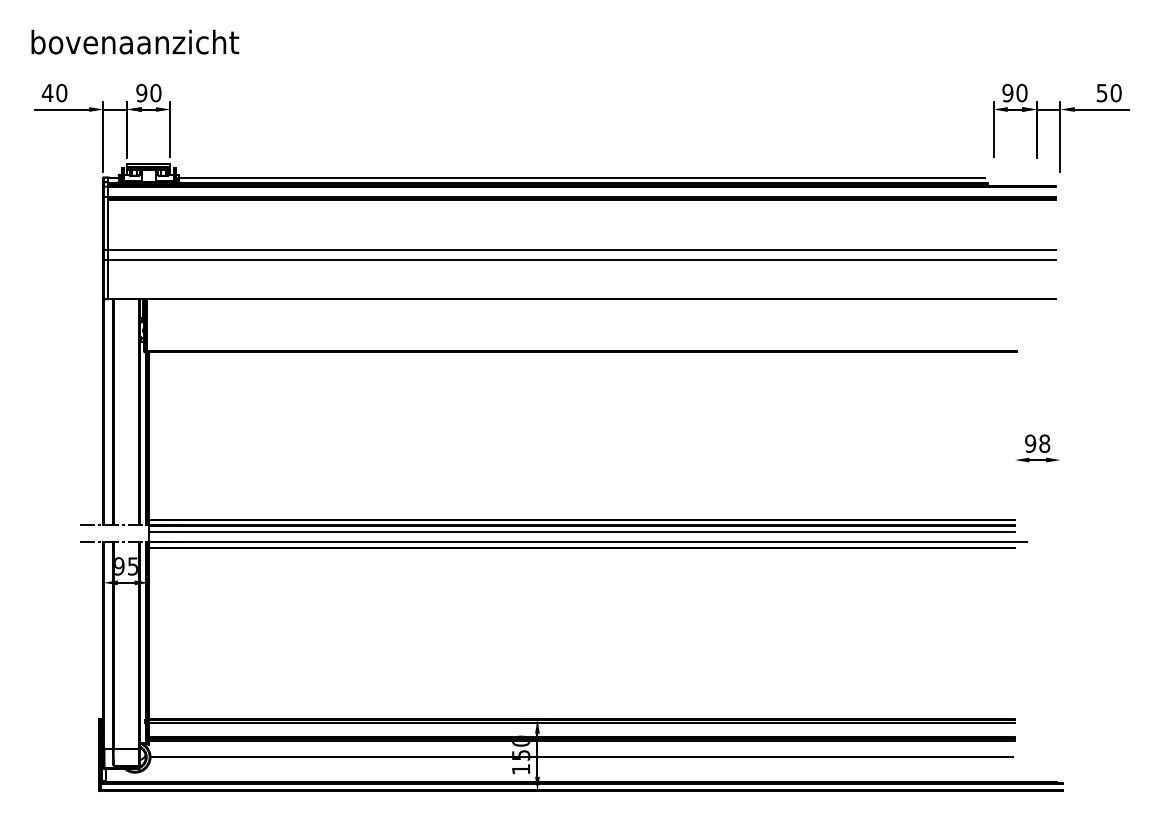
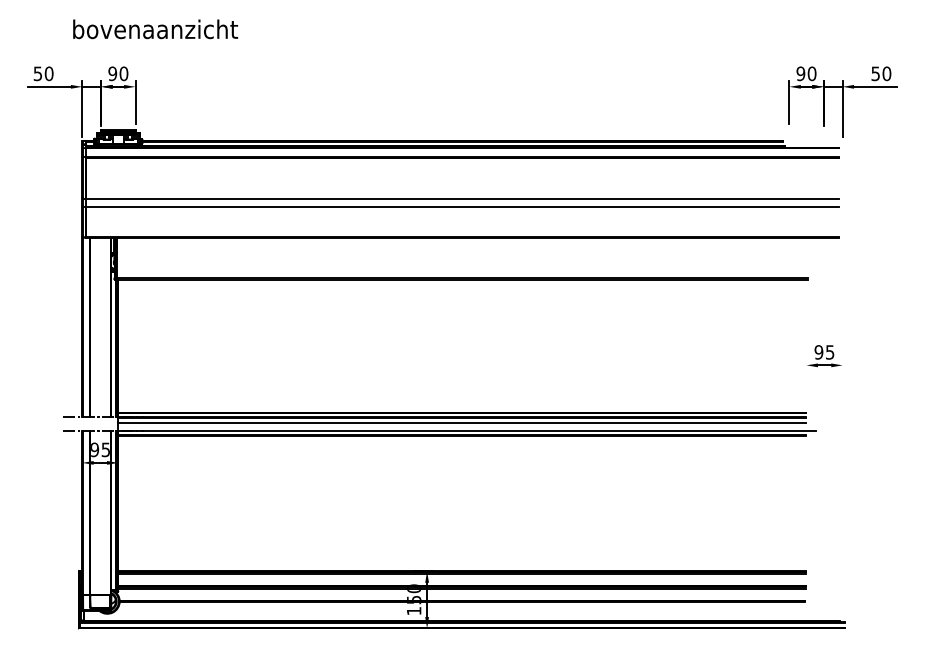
text: (135, 42) -> (155, 29), moved
text: (47, 92) -> (37, 73), 40 -> 50
text: (1043, 443) -> (829, 352), 98 -> 95

